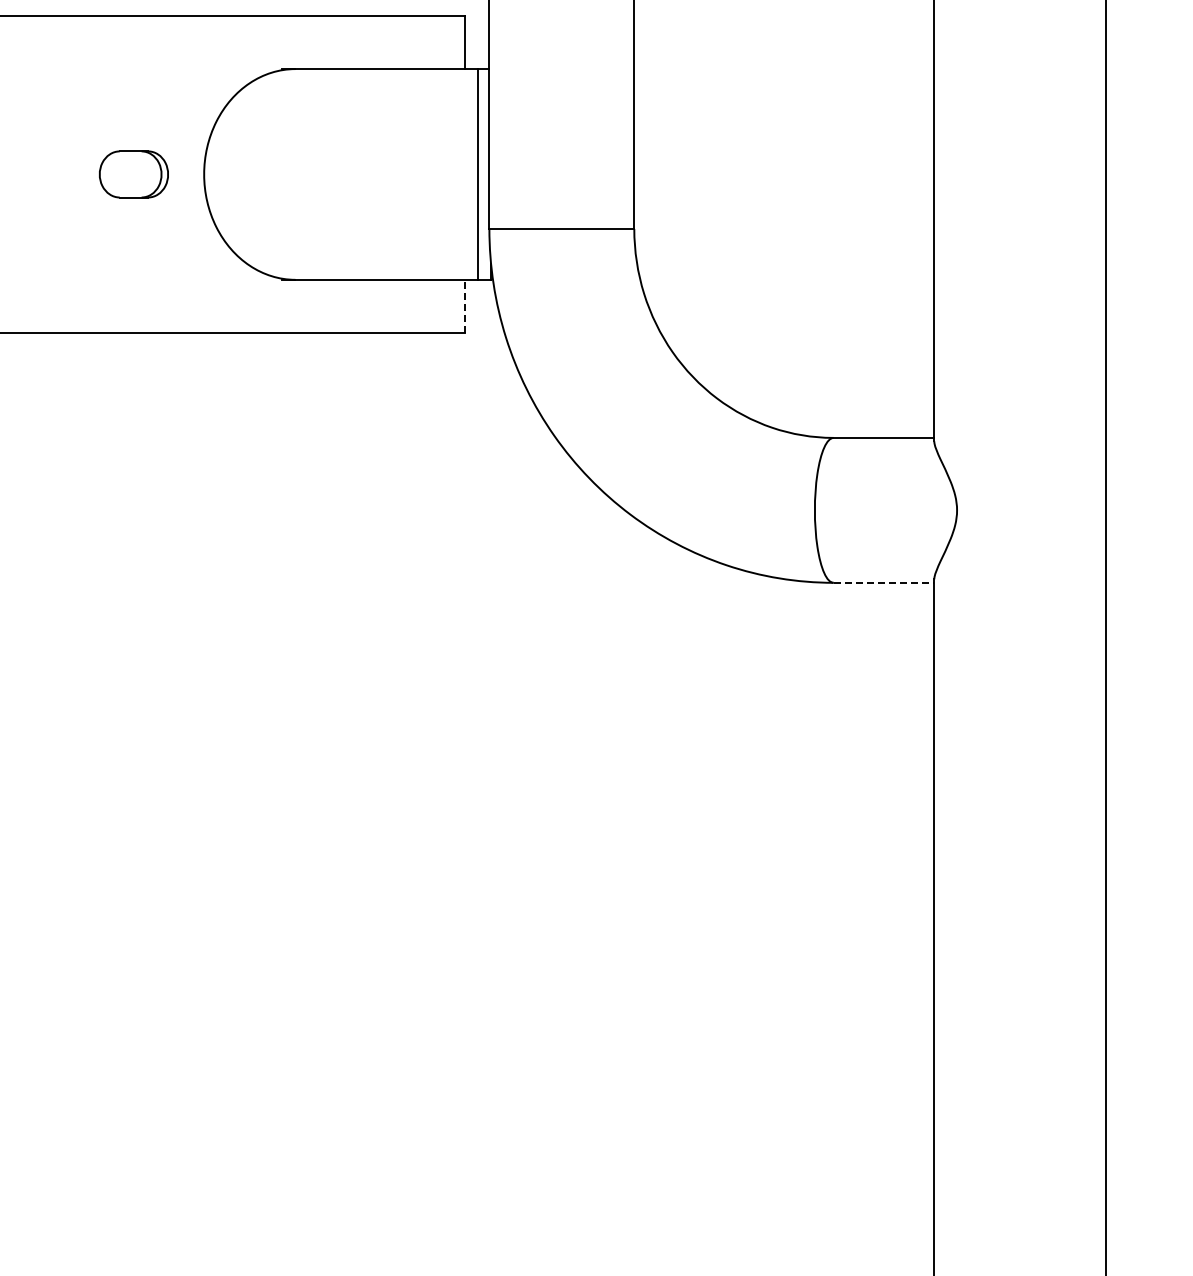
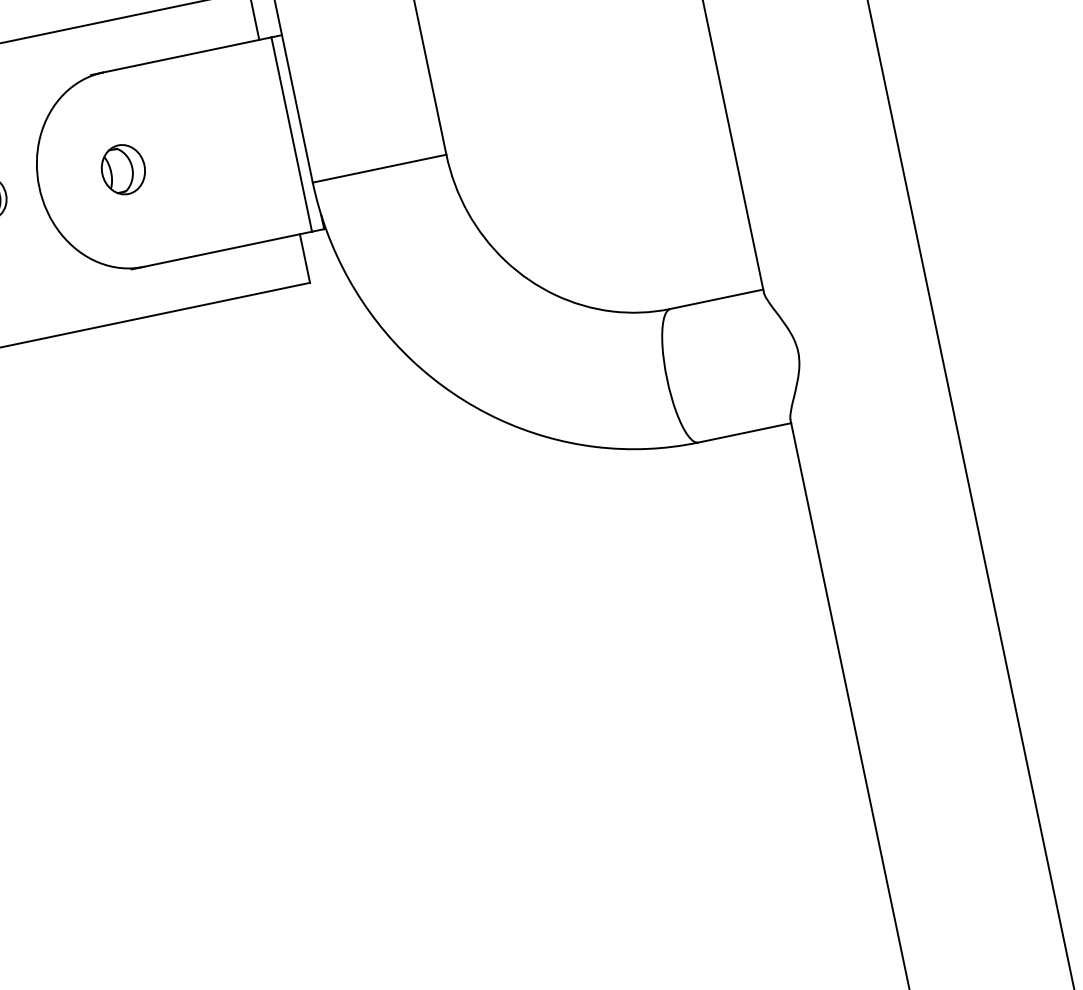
part: (295, 174) -> (123, 169), added
line: (464, 305) -> (304, 257), dashed -> solid
line: (884, 582) -> (745, 432), dashed -> solid

